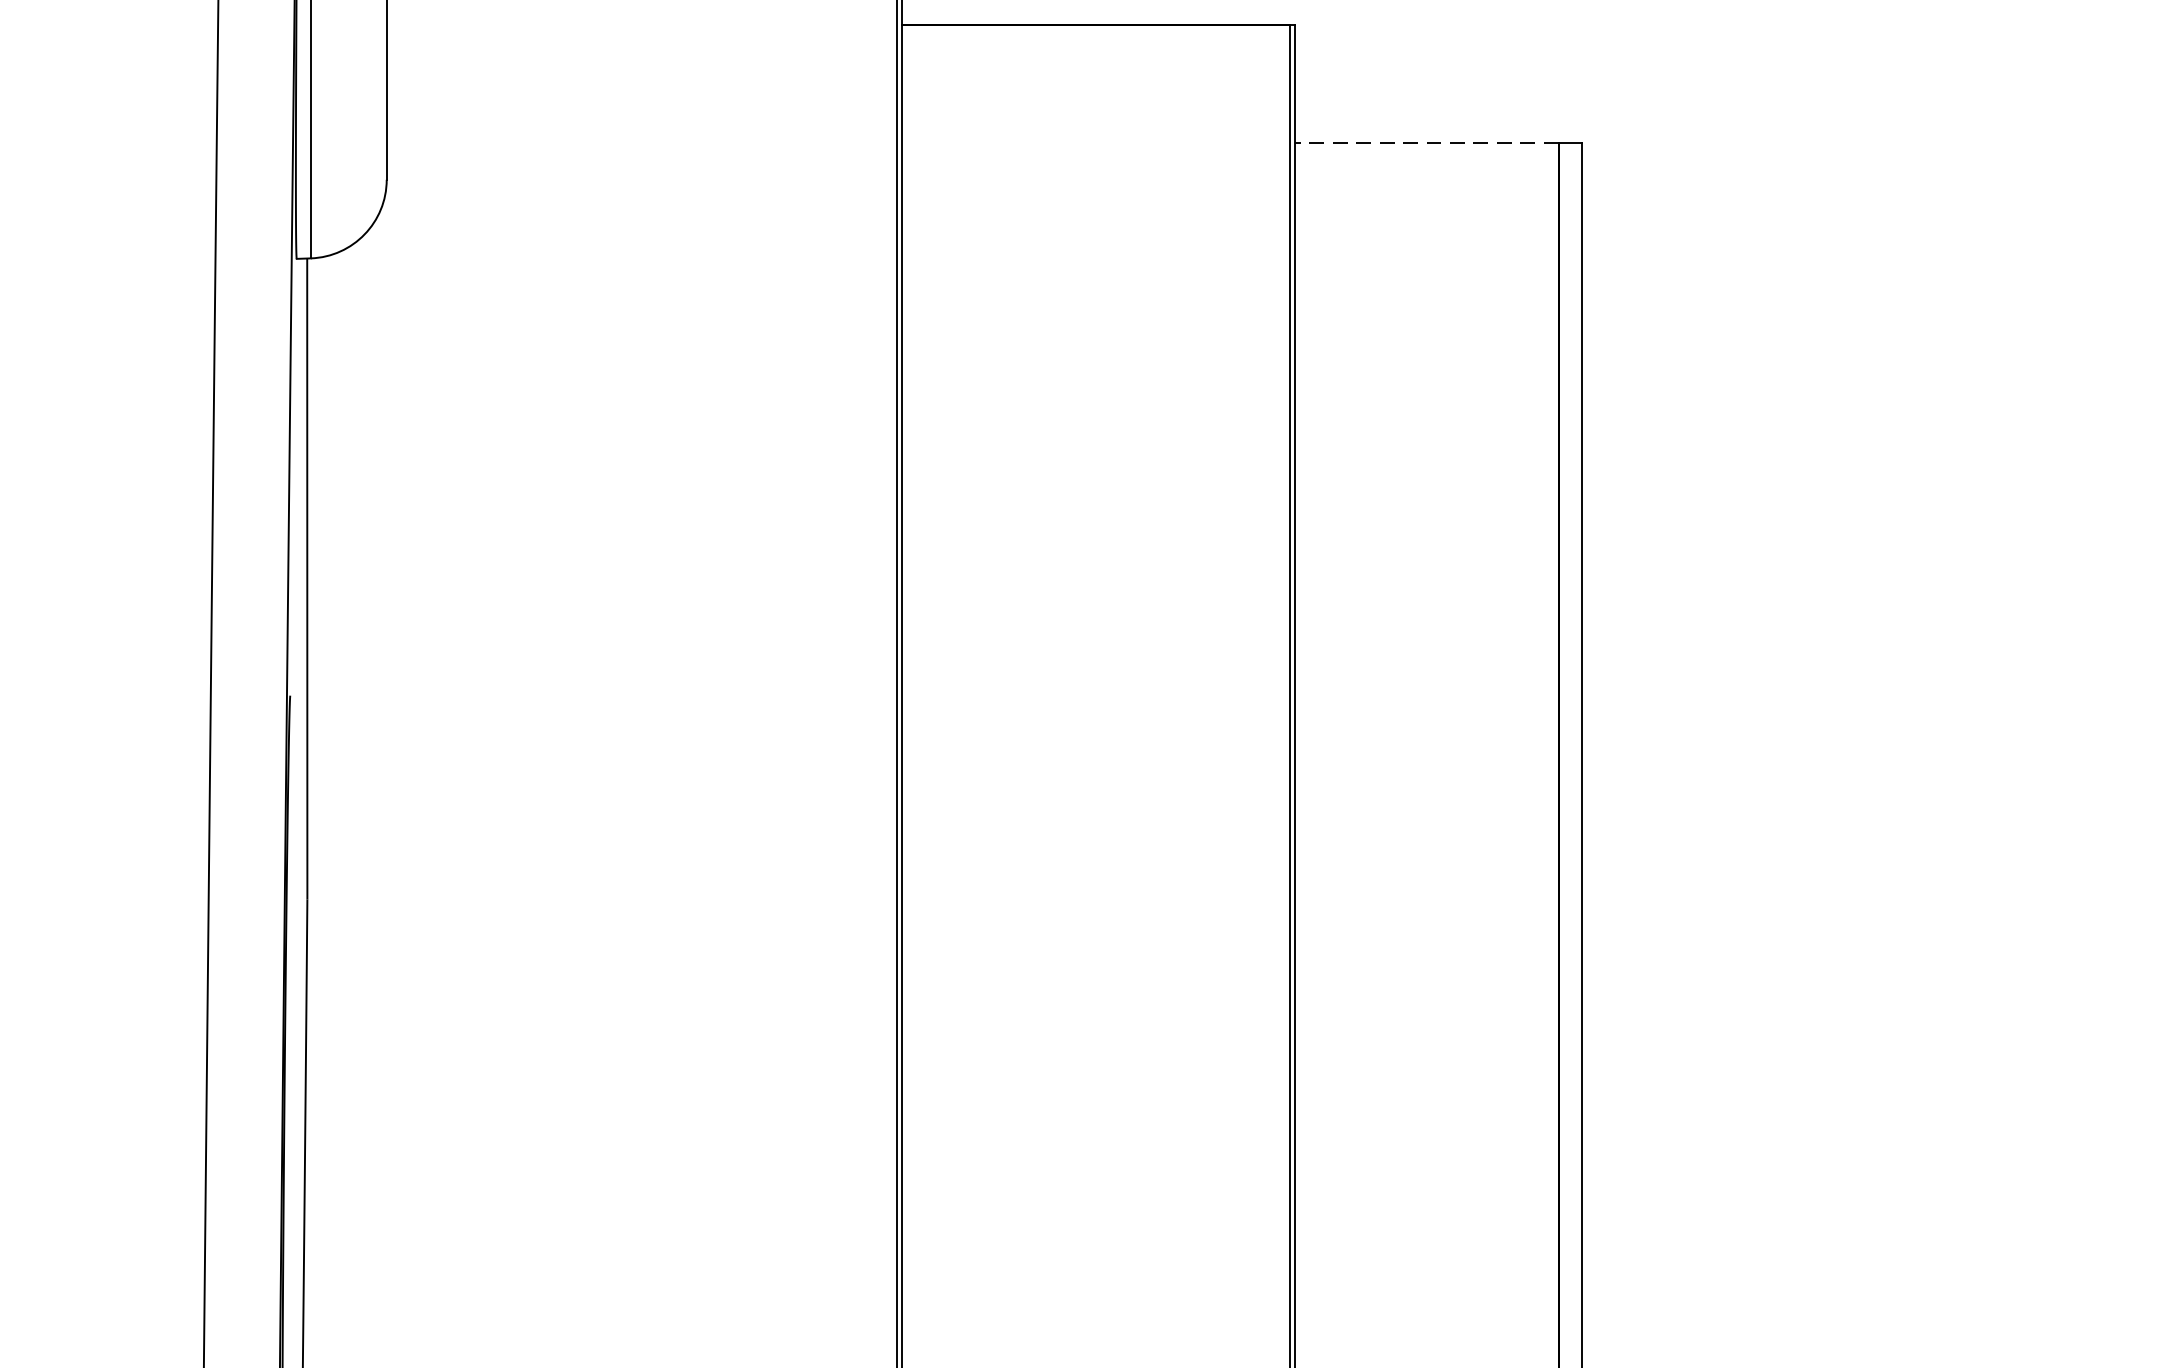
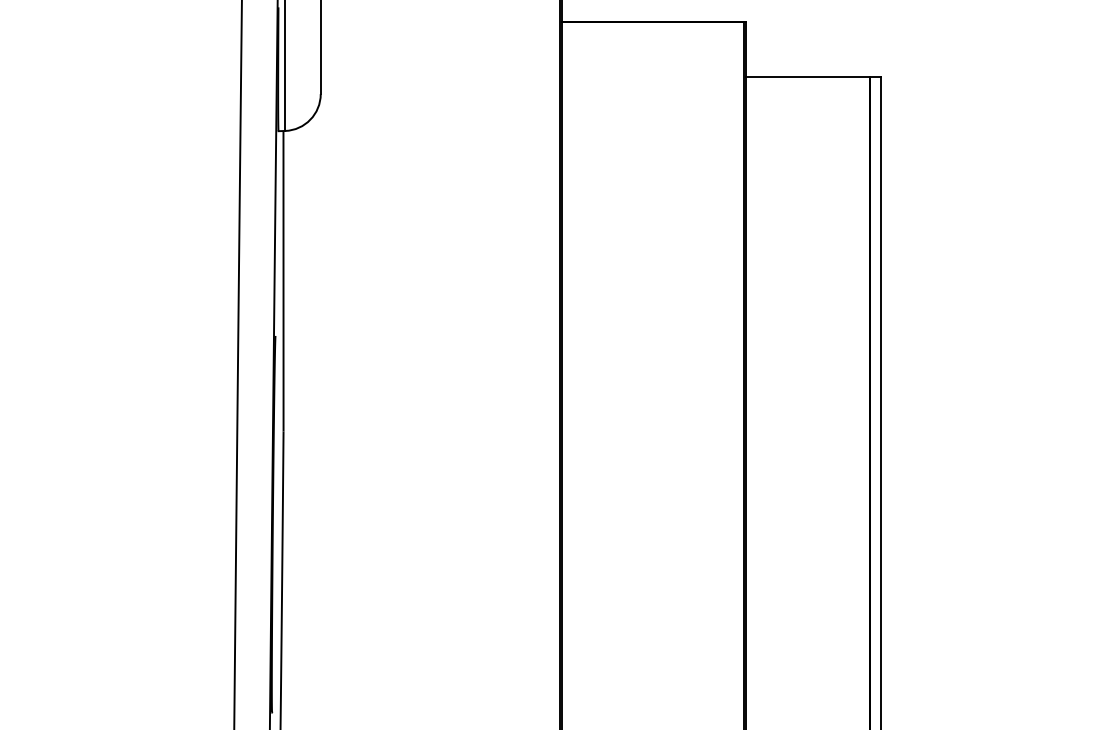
line: (1427, 144) -> (808, 77), dashed -> solid

